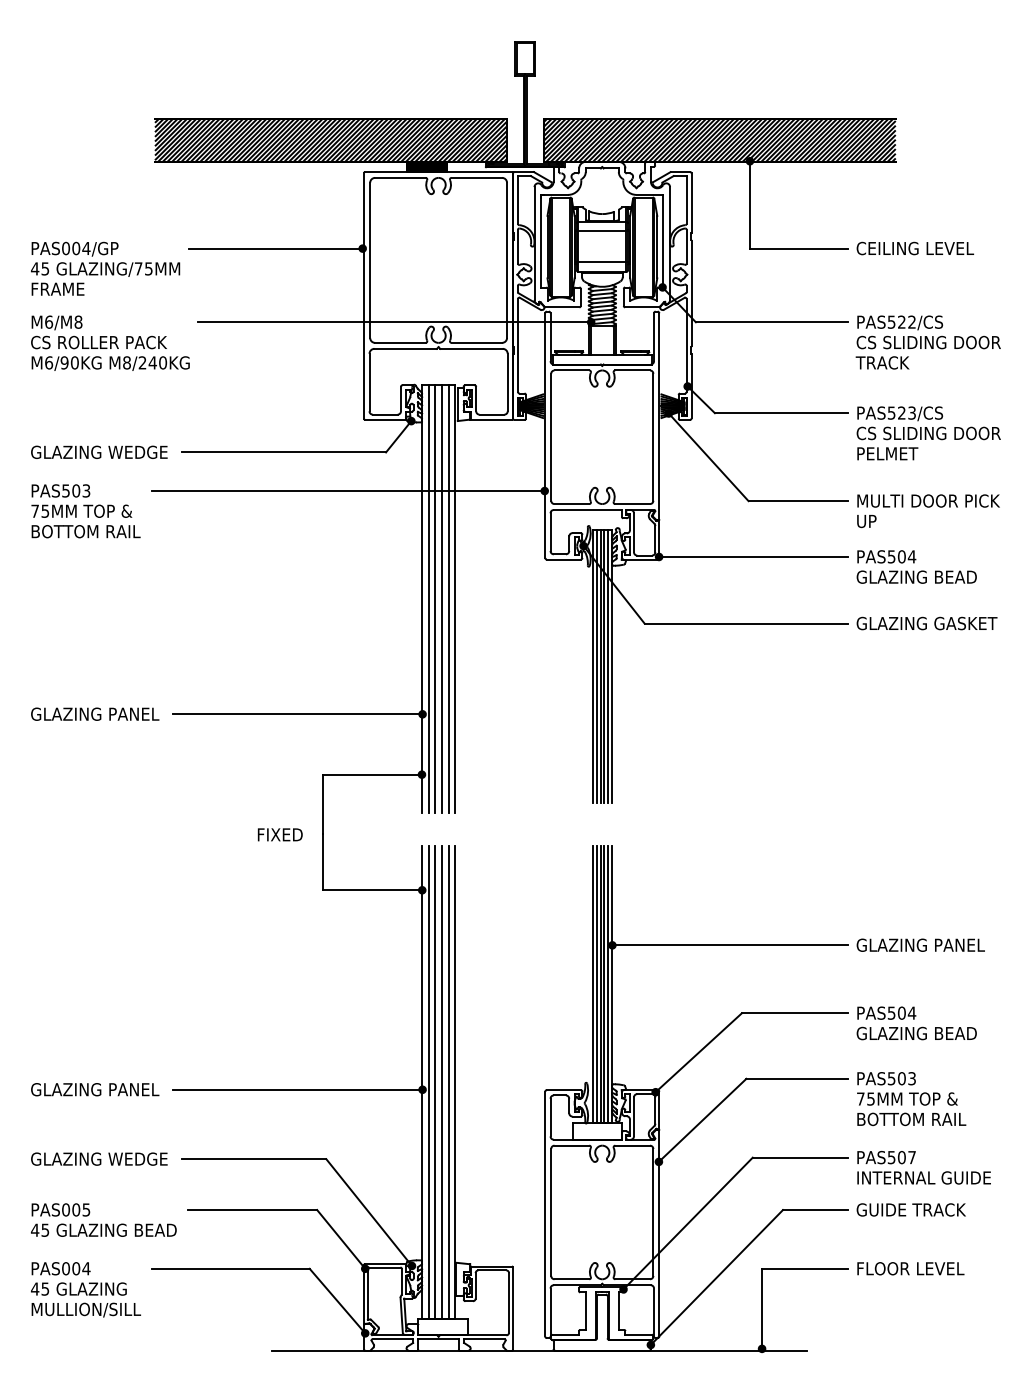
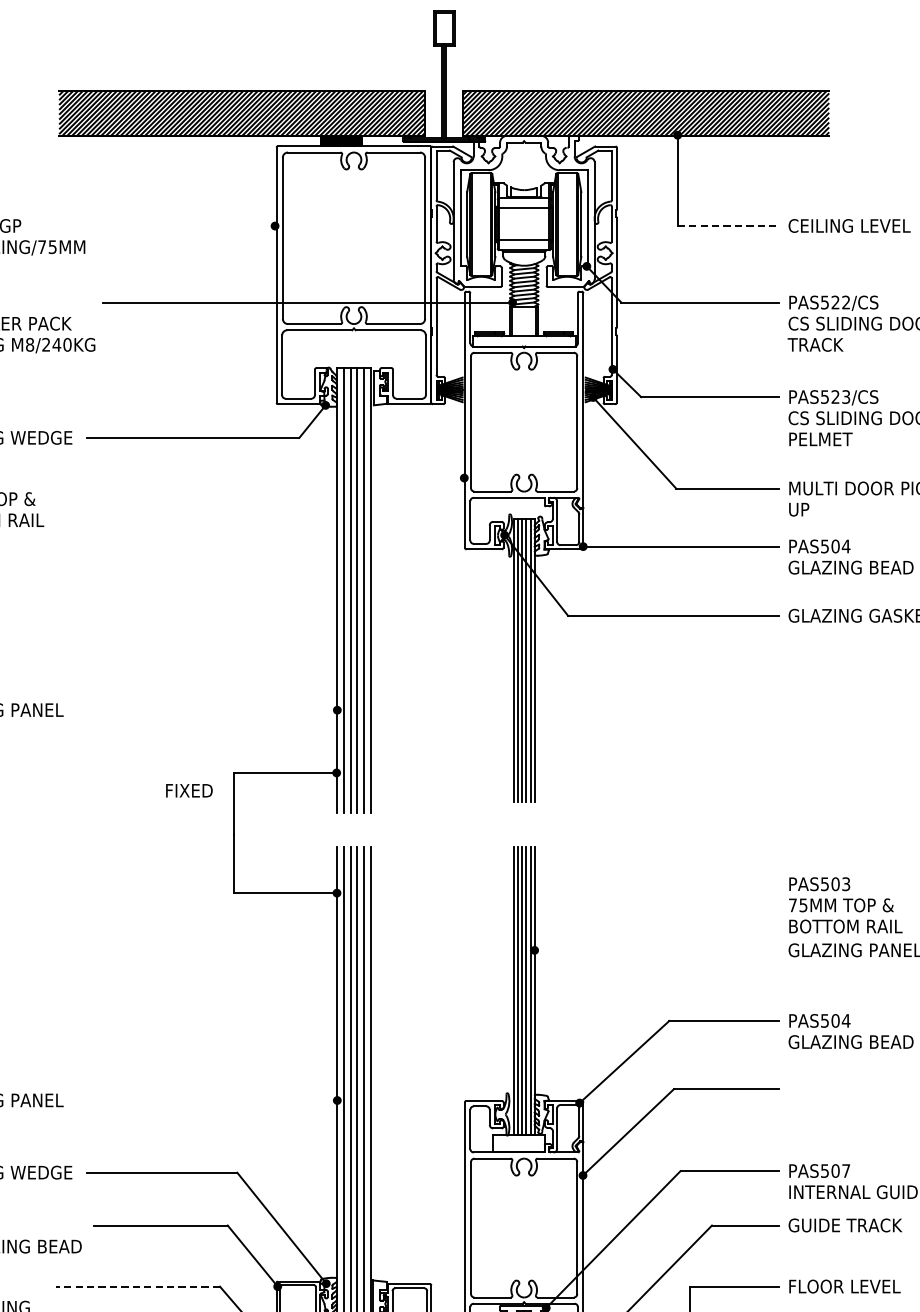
line: (275, 248) -> (184, 225), removed
line: (798, 248) -> (728, 225), solid -> dashed
line: (347, 491) -> (259, 478), removed
line: (297, 714) -> (207, 710), removed
text: (279, 834) -> (188, 790), moved
line: (729, 945) -> (656, 950), removed
line: (297, 1089) -> (207, 1100), removed
text: (911, 1099) -> (845, 905), moved
line: (231, 1268) -> (138, 1286), solid -> dashed

